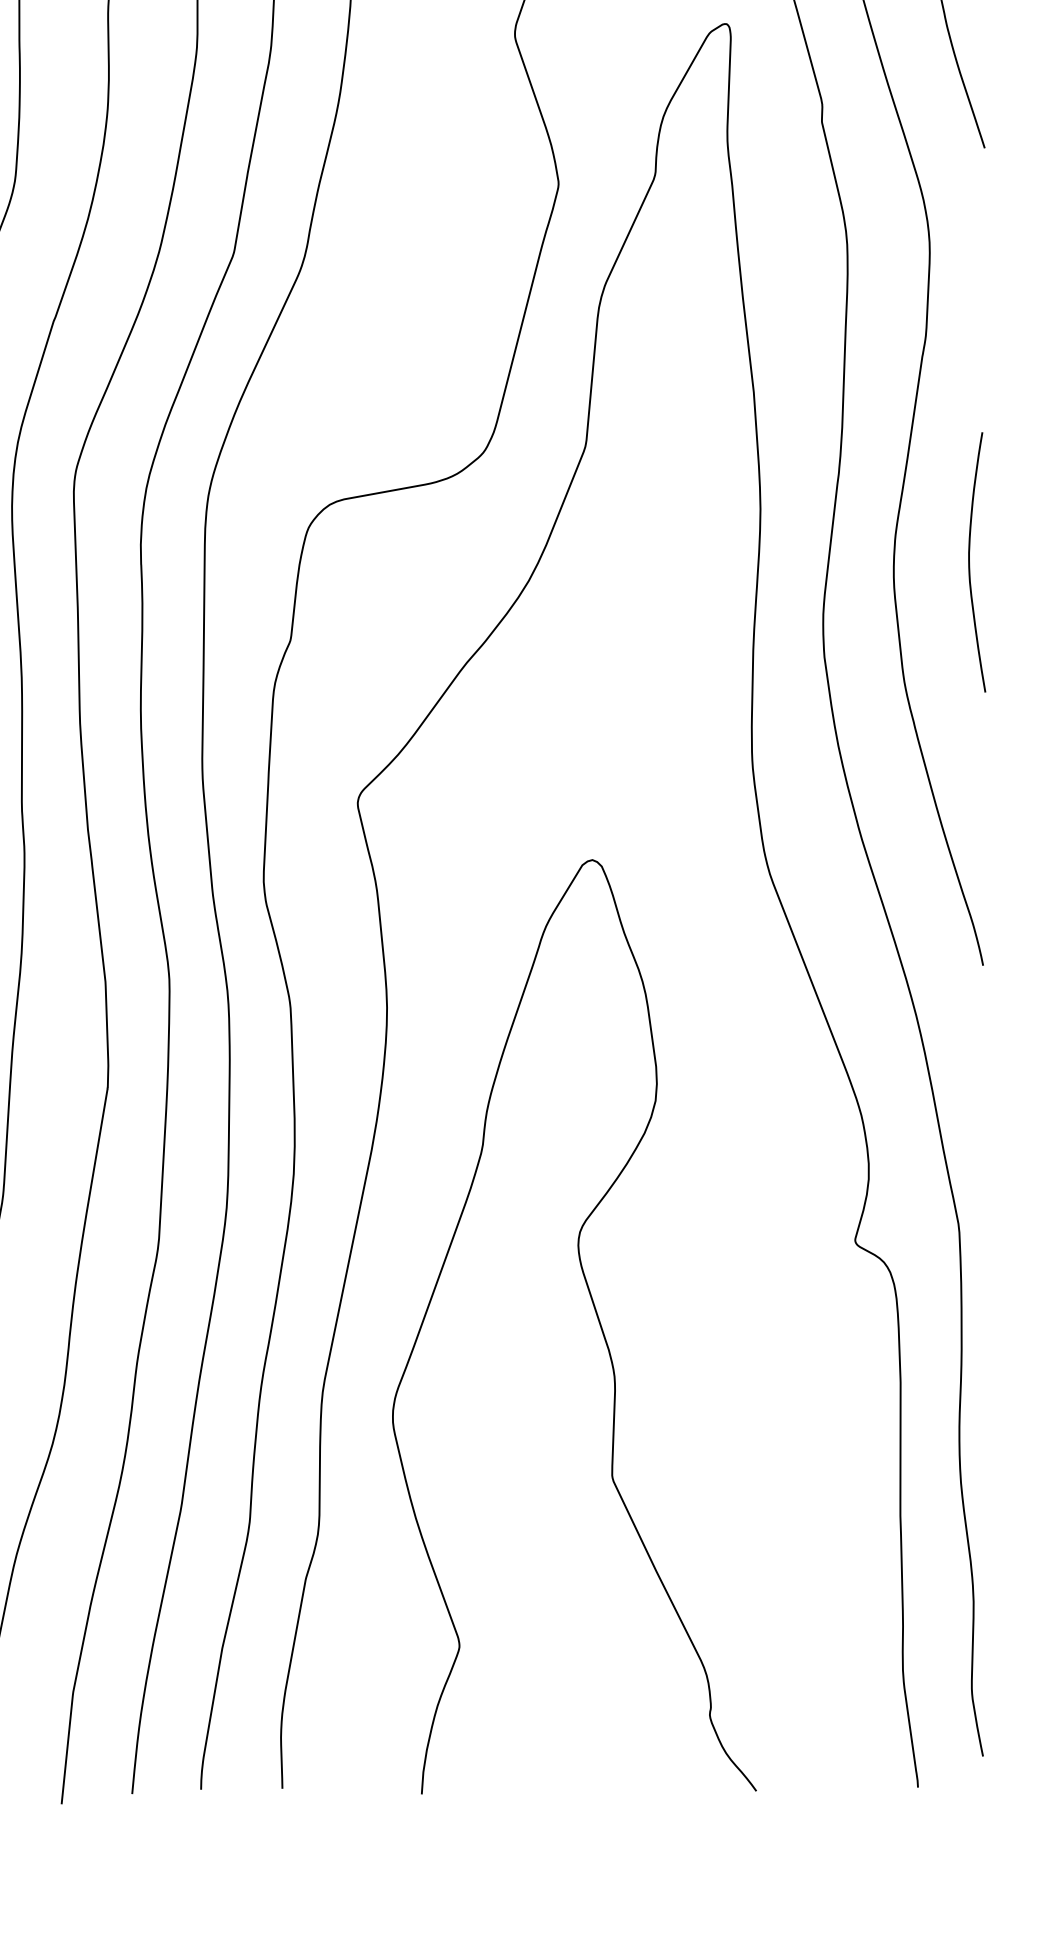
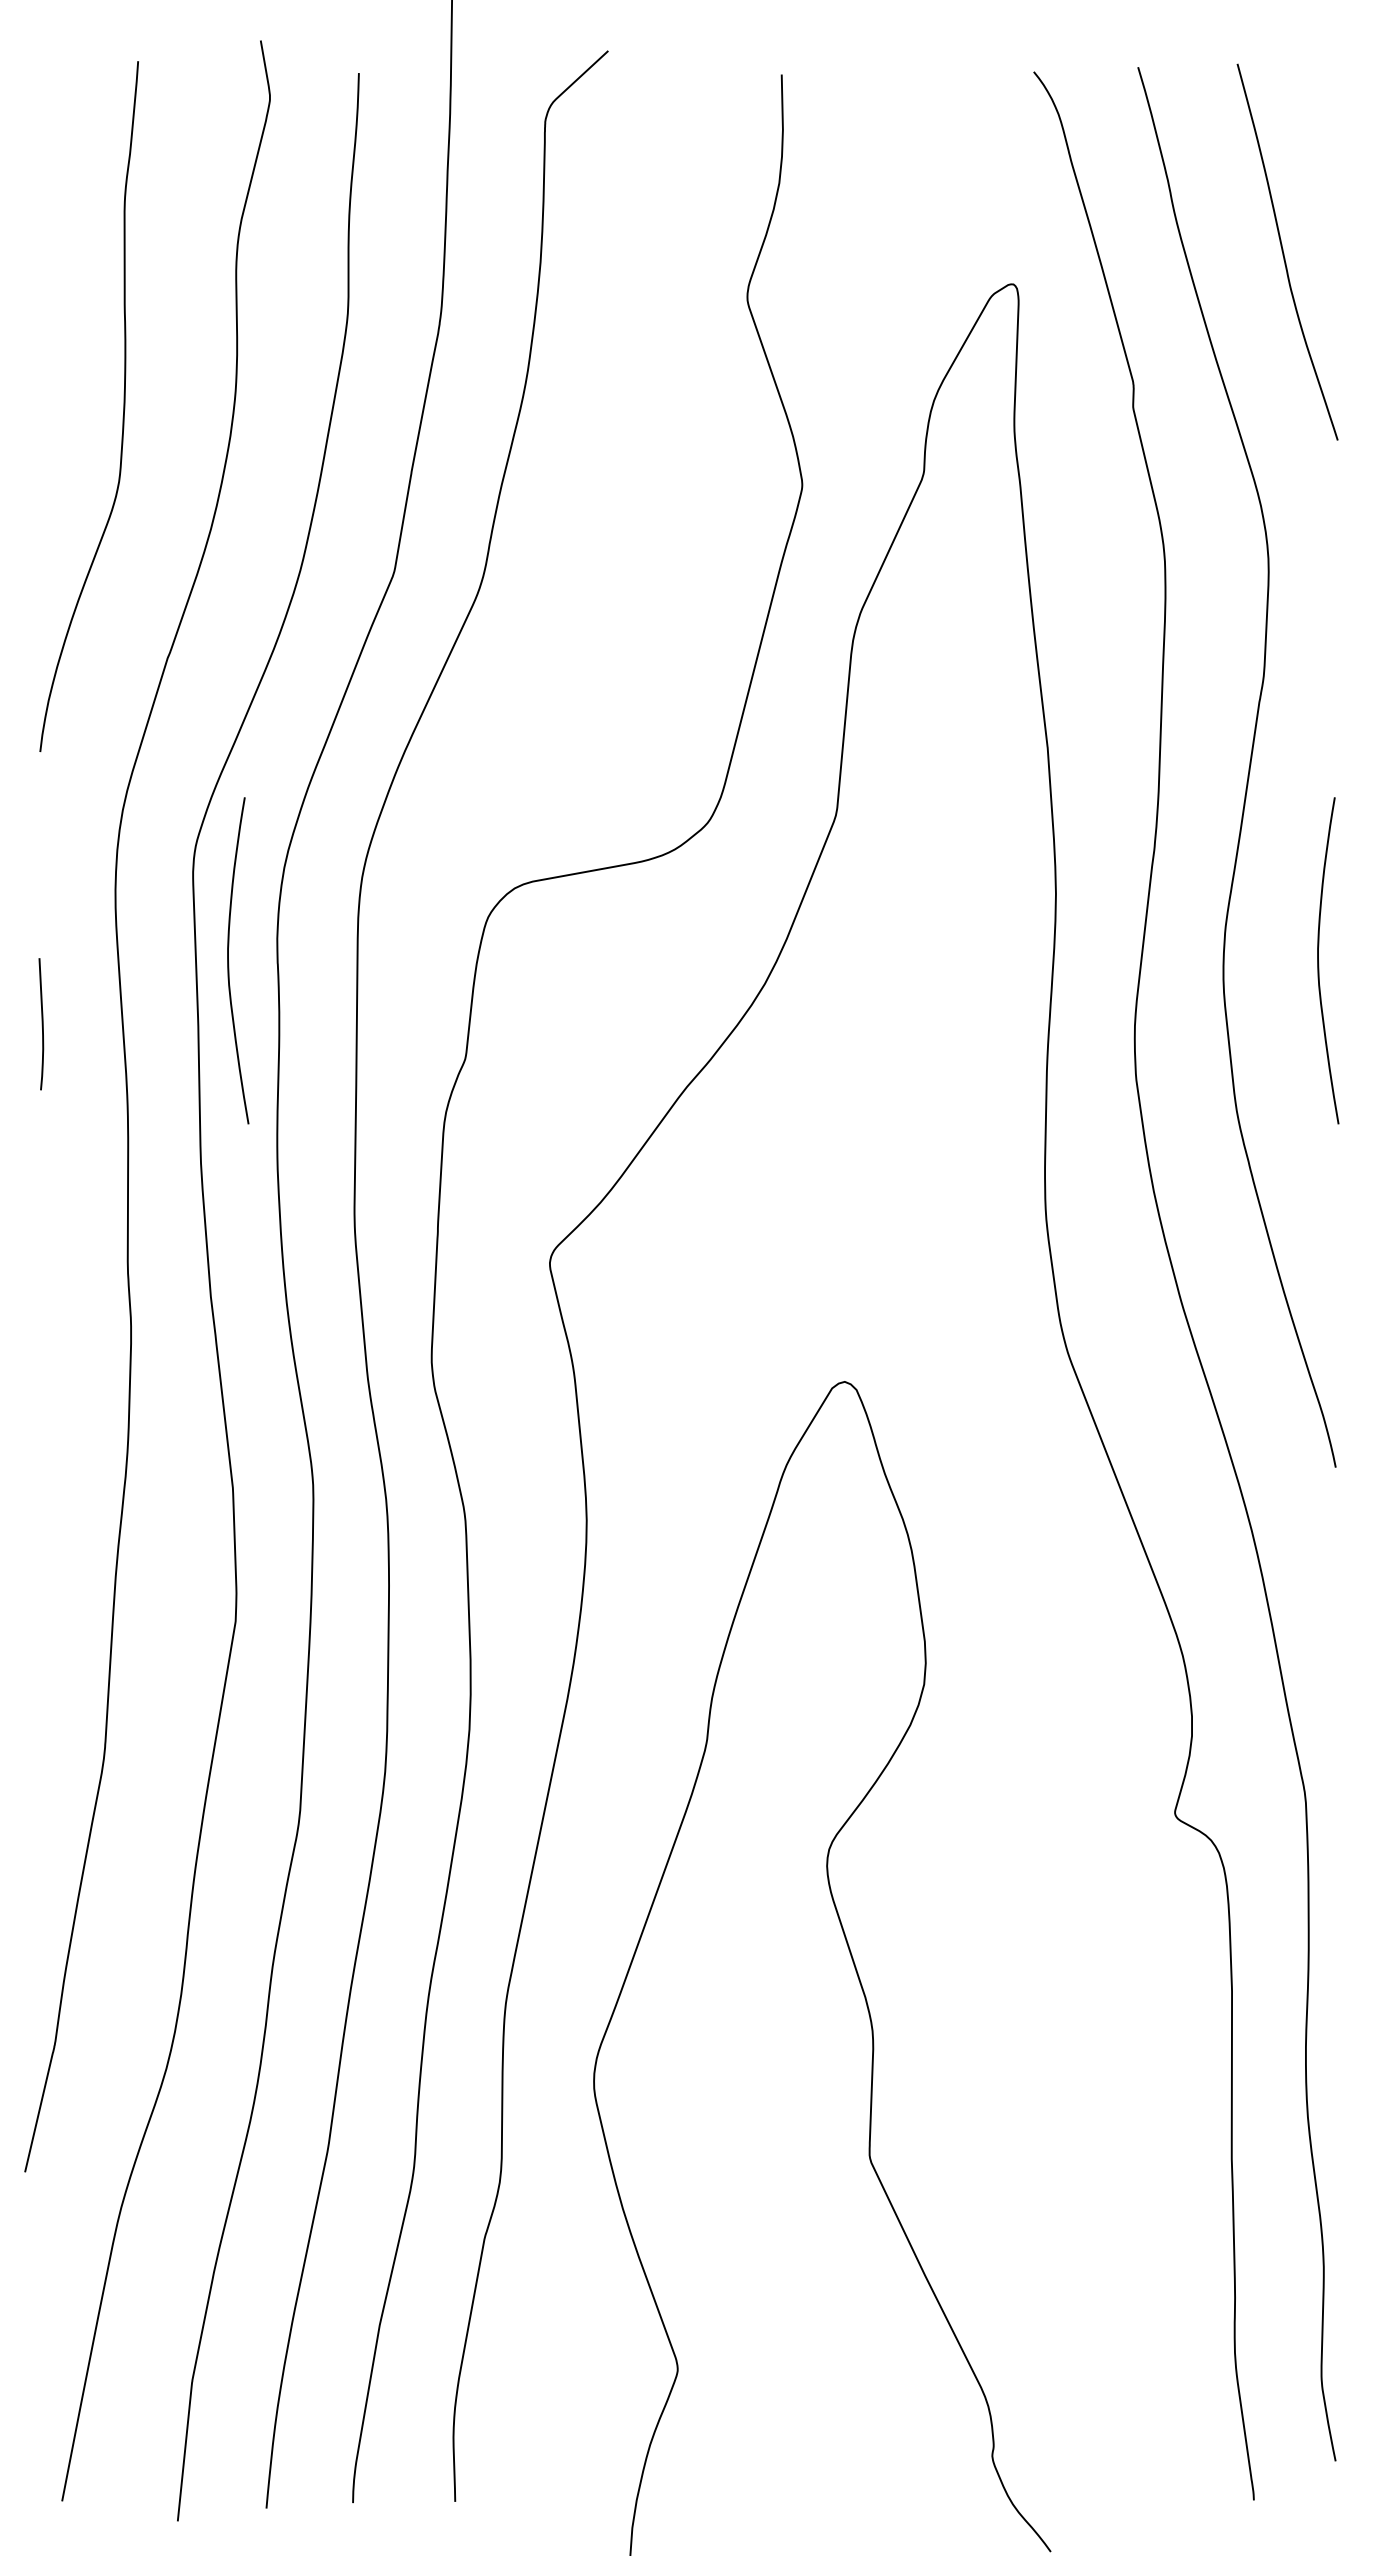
curve: (102, 564) -> (229, 963), added
curve: (597, 1319) -> (851, 1959), moved

